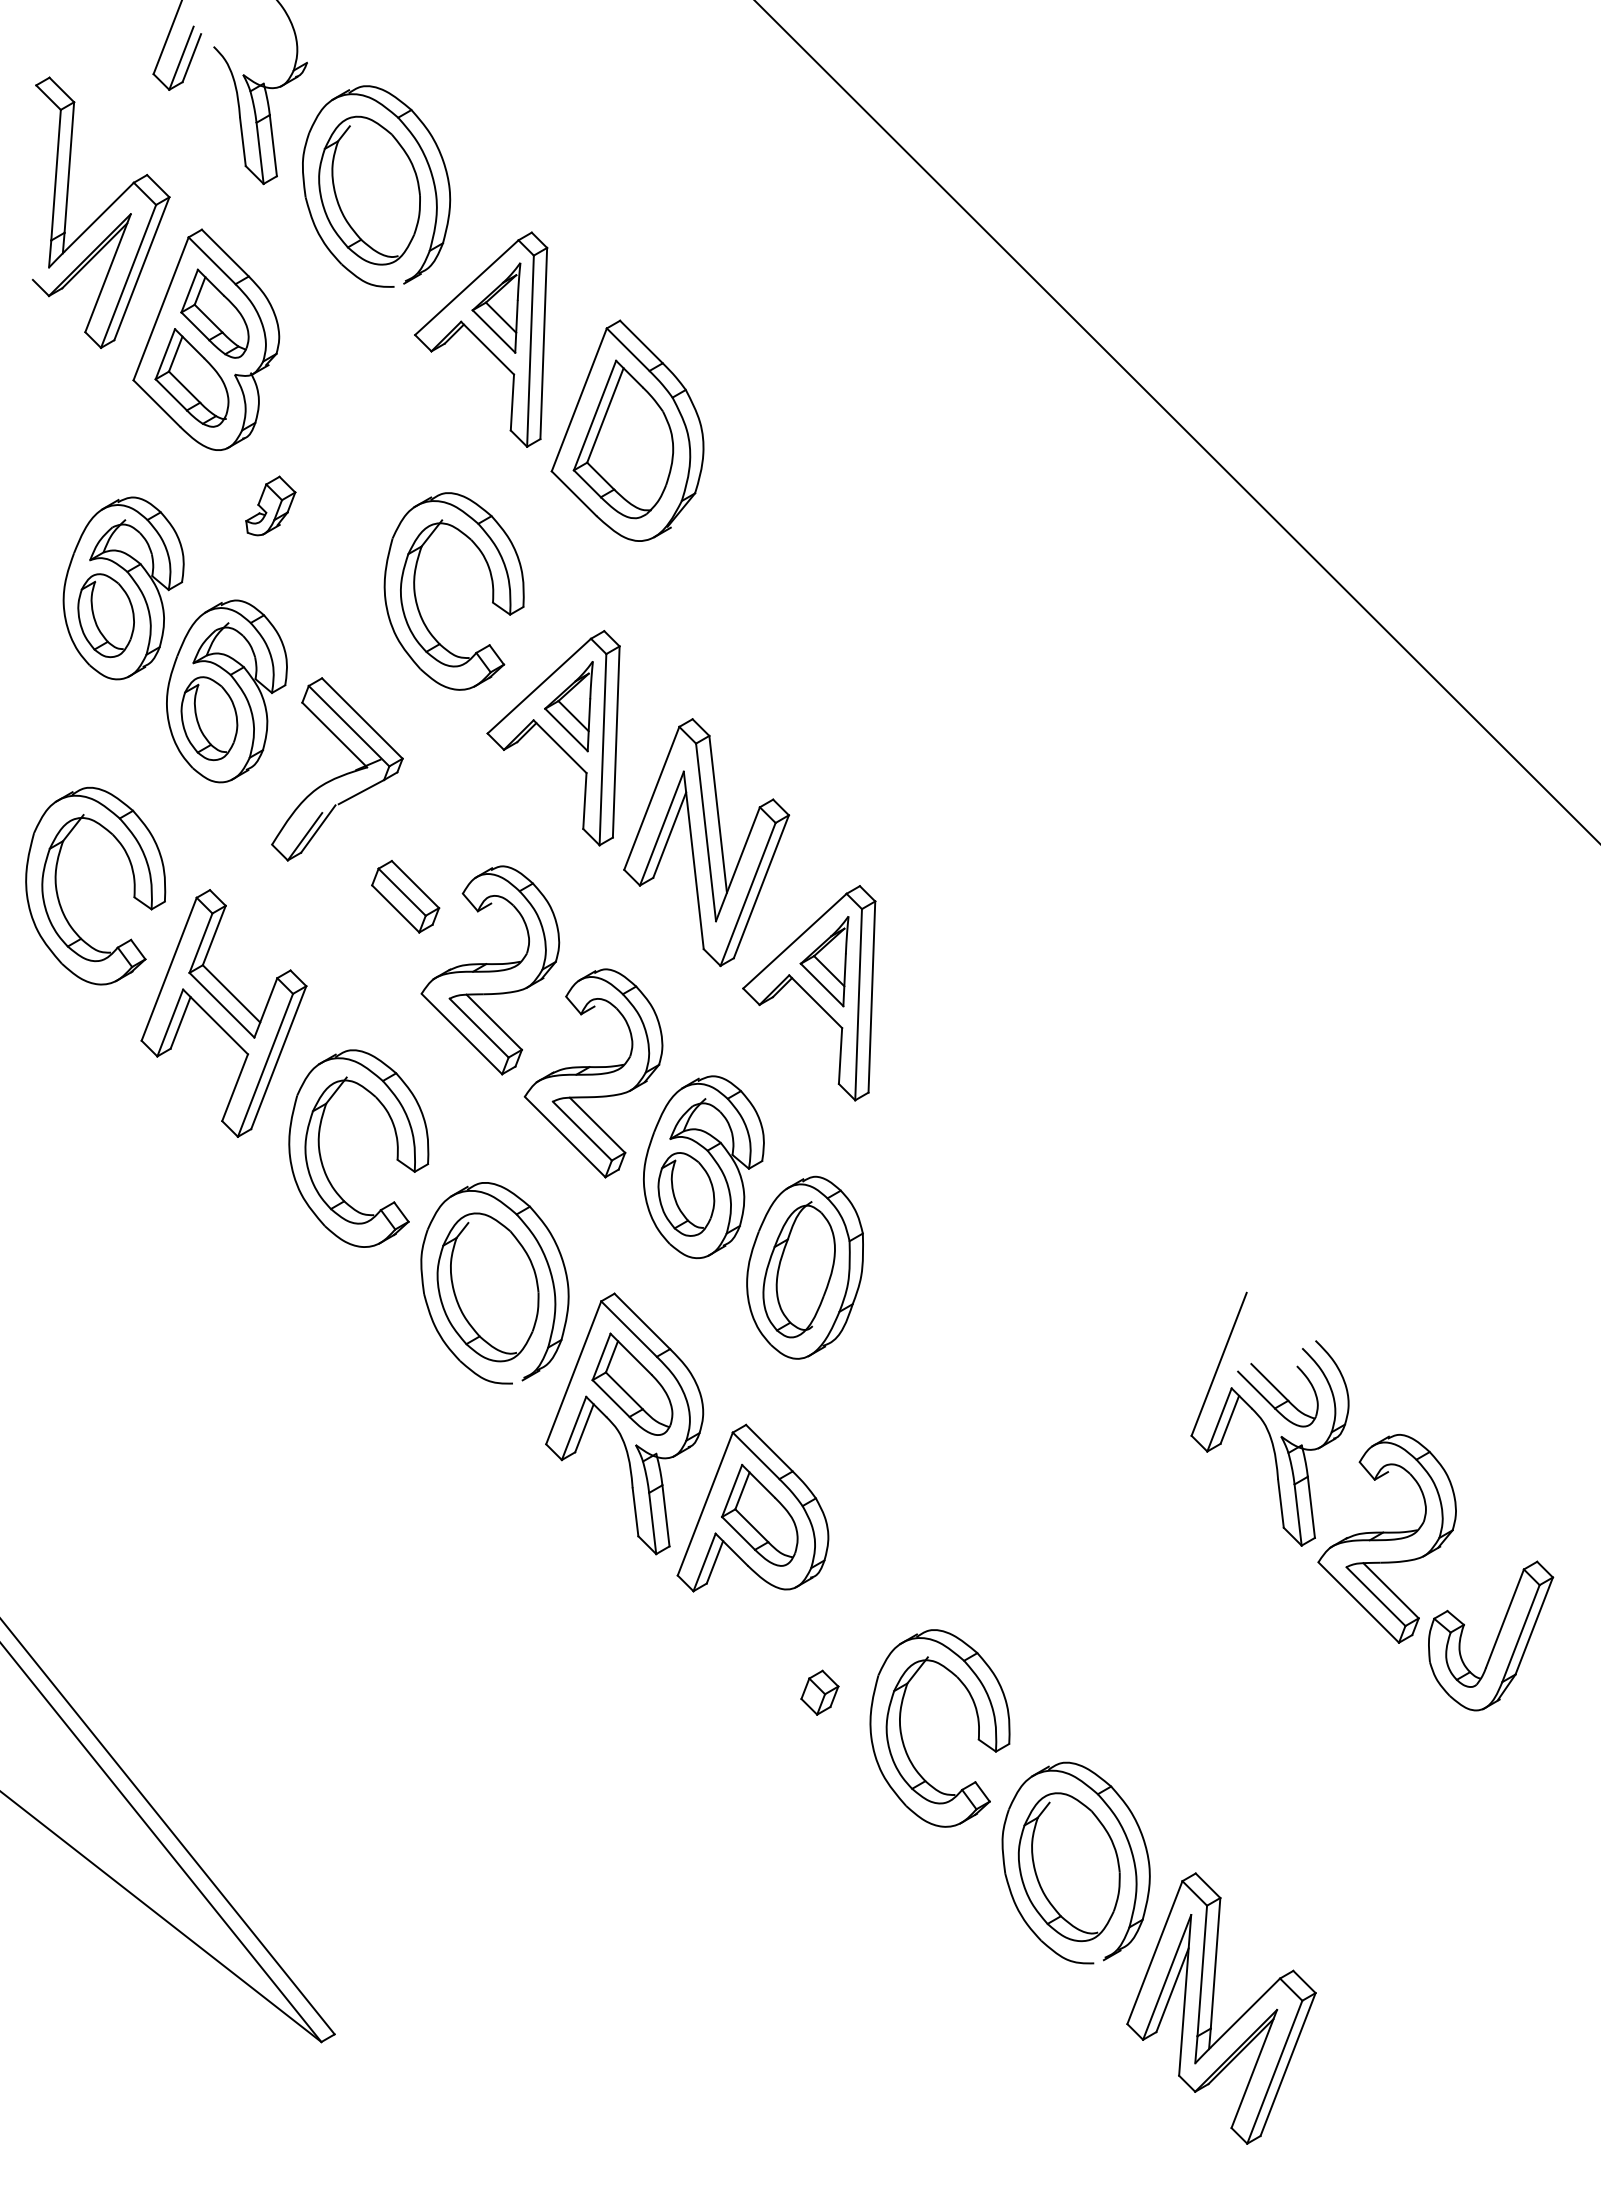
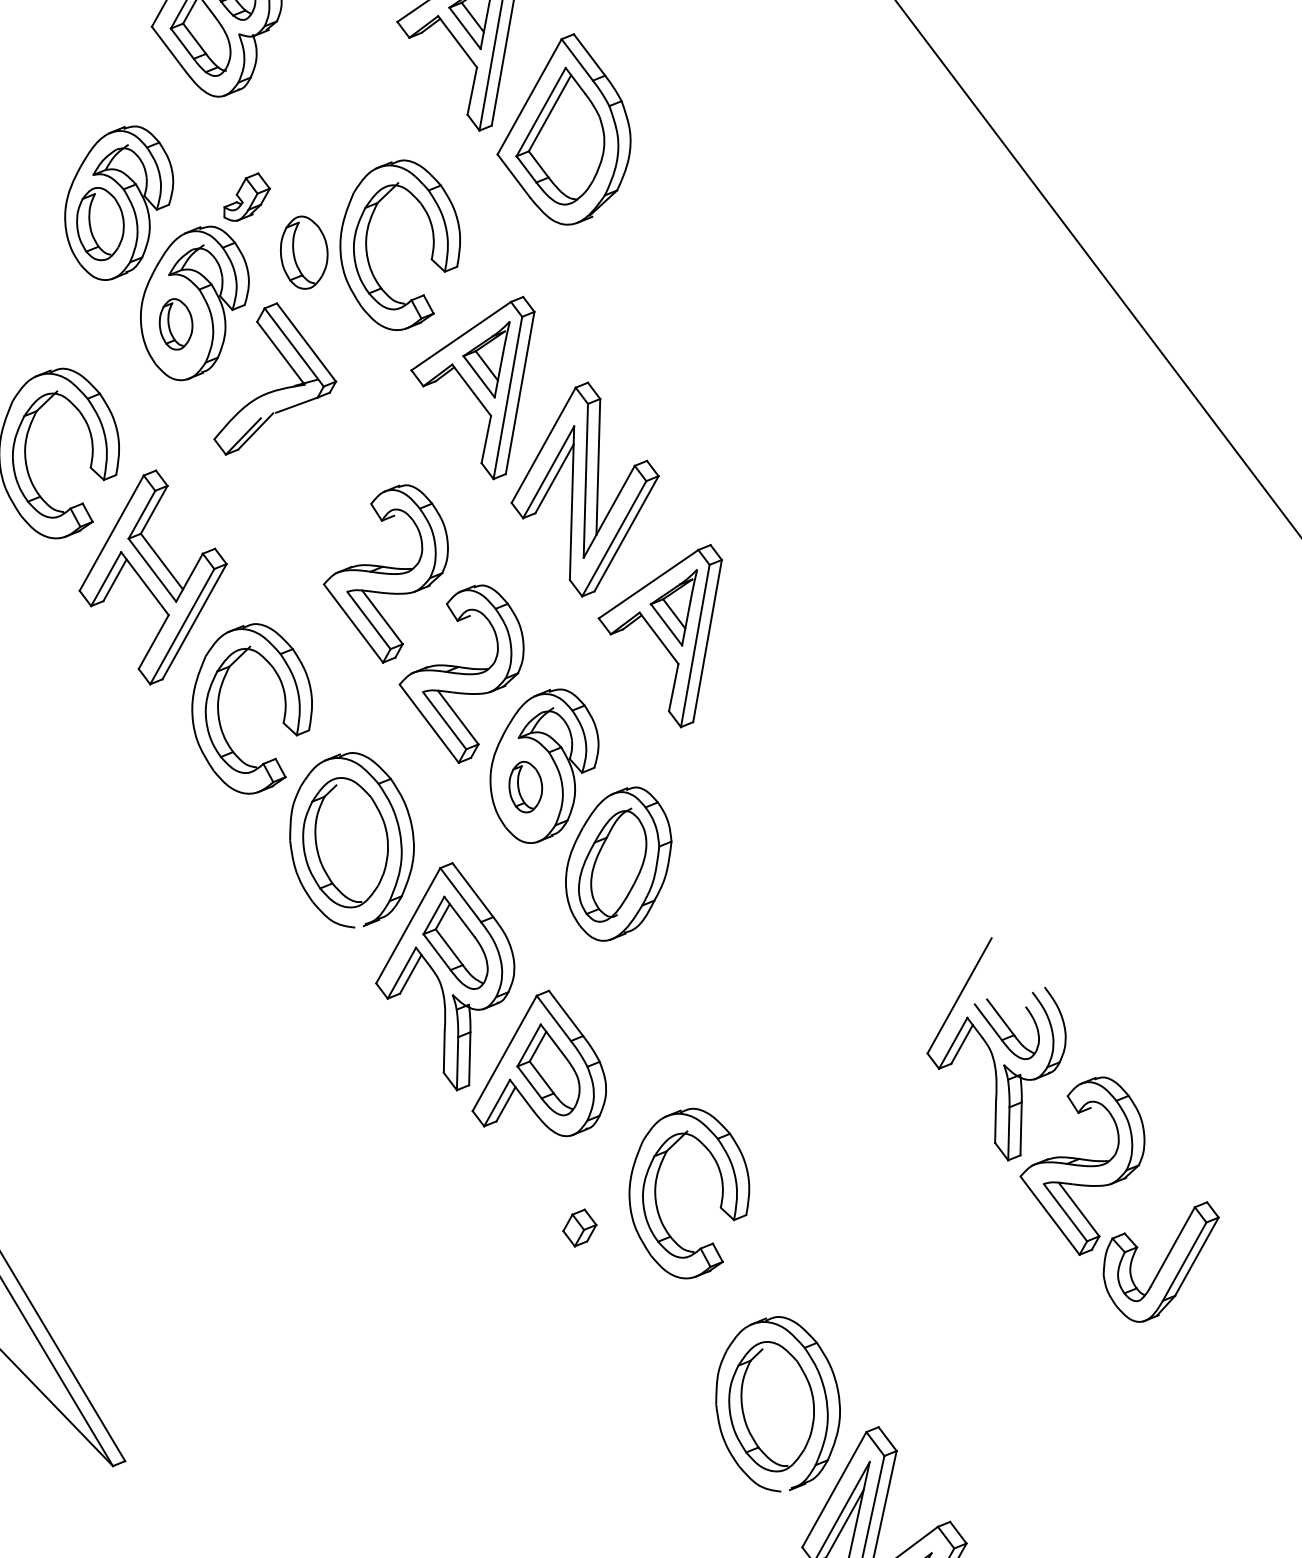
part: (270, 505) -> (247, 196), moved
part: (344, 615) -> (303, 252), added
part: (209, 718) -> (176, 324), size x0.7
part: (405, 896) -> (321, 499), removed
part: (686, 1194) -> (525, 787), size x0.7
part: (902, 1734) -> (656, 1194), moved

